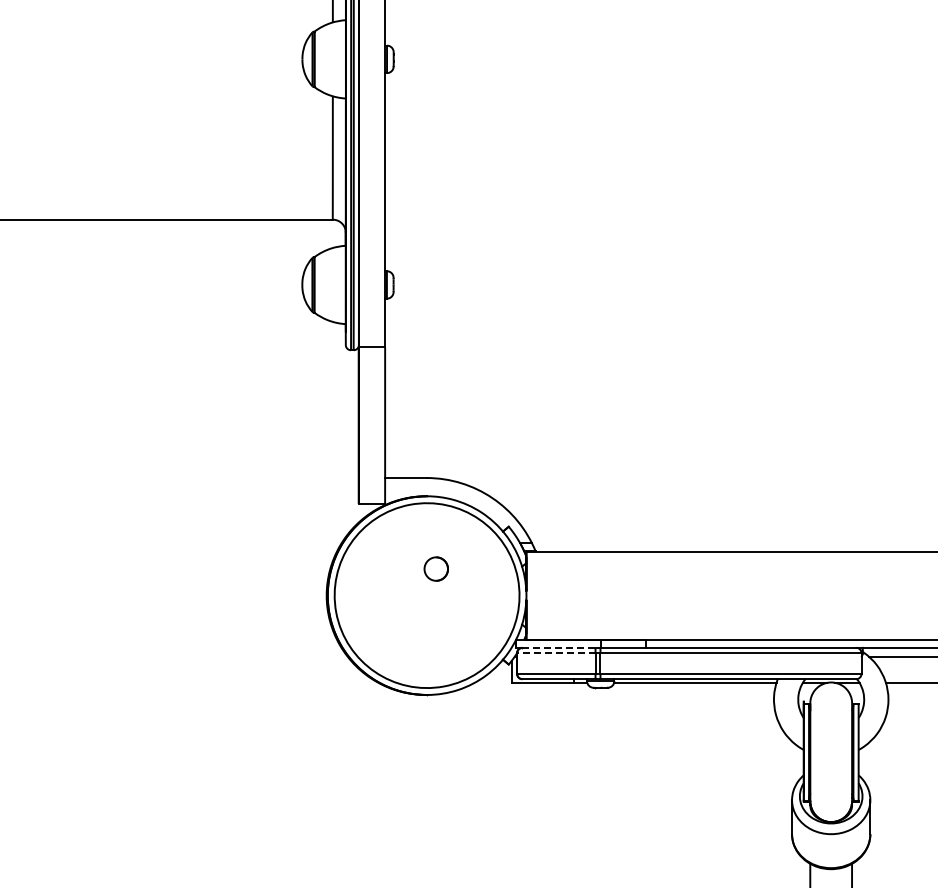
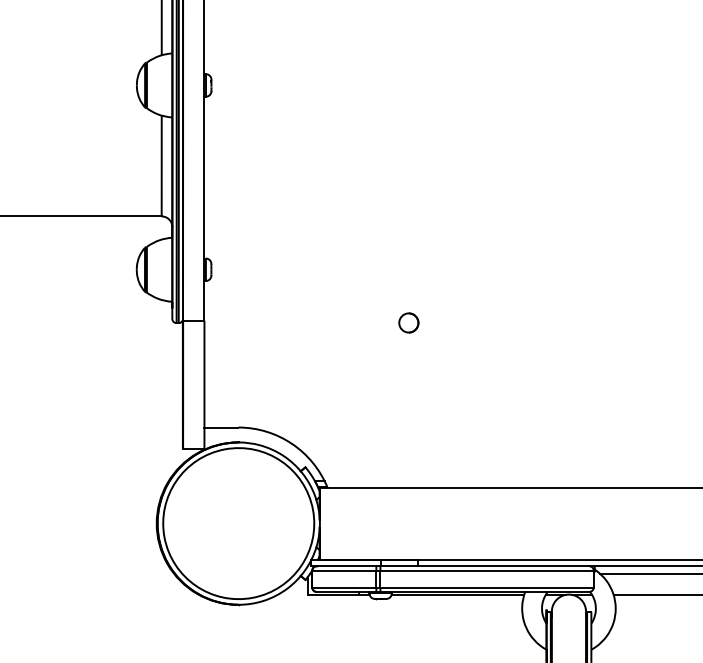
circle: (435, 568) -> (408, 322), moved
line: (558, 647) -> (346, 566), dashed -> solid
line: (555, 653) -> (343, 570), dashed -> solid

